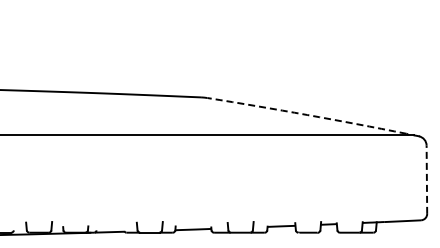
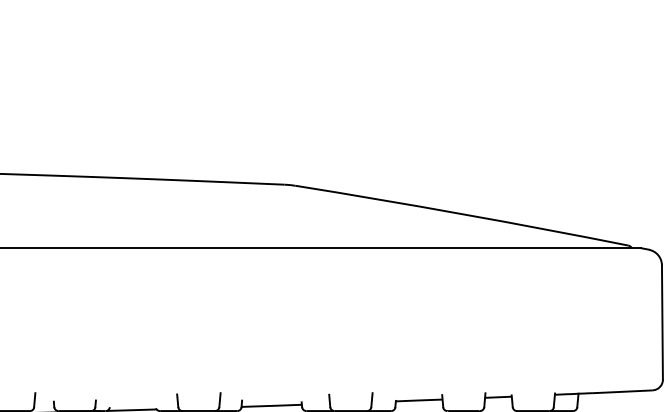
arc: (307, 114) -> (462, 213), dashed -> solid
line: (426, 179) -> (661, 322), dashed -> solid

